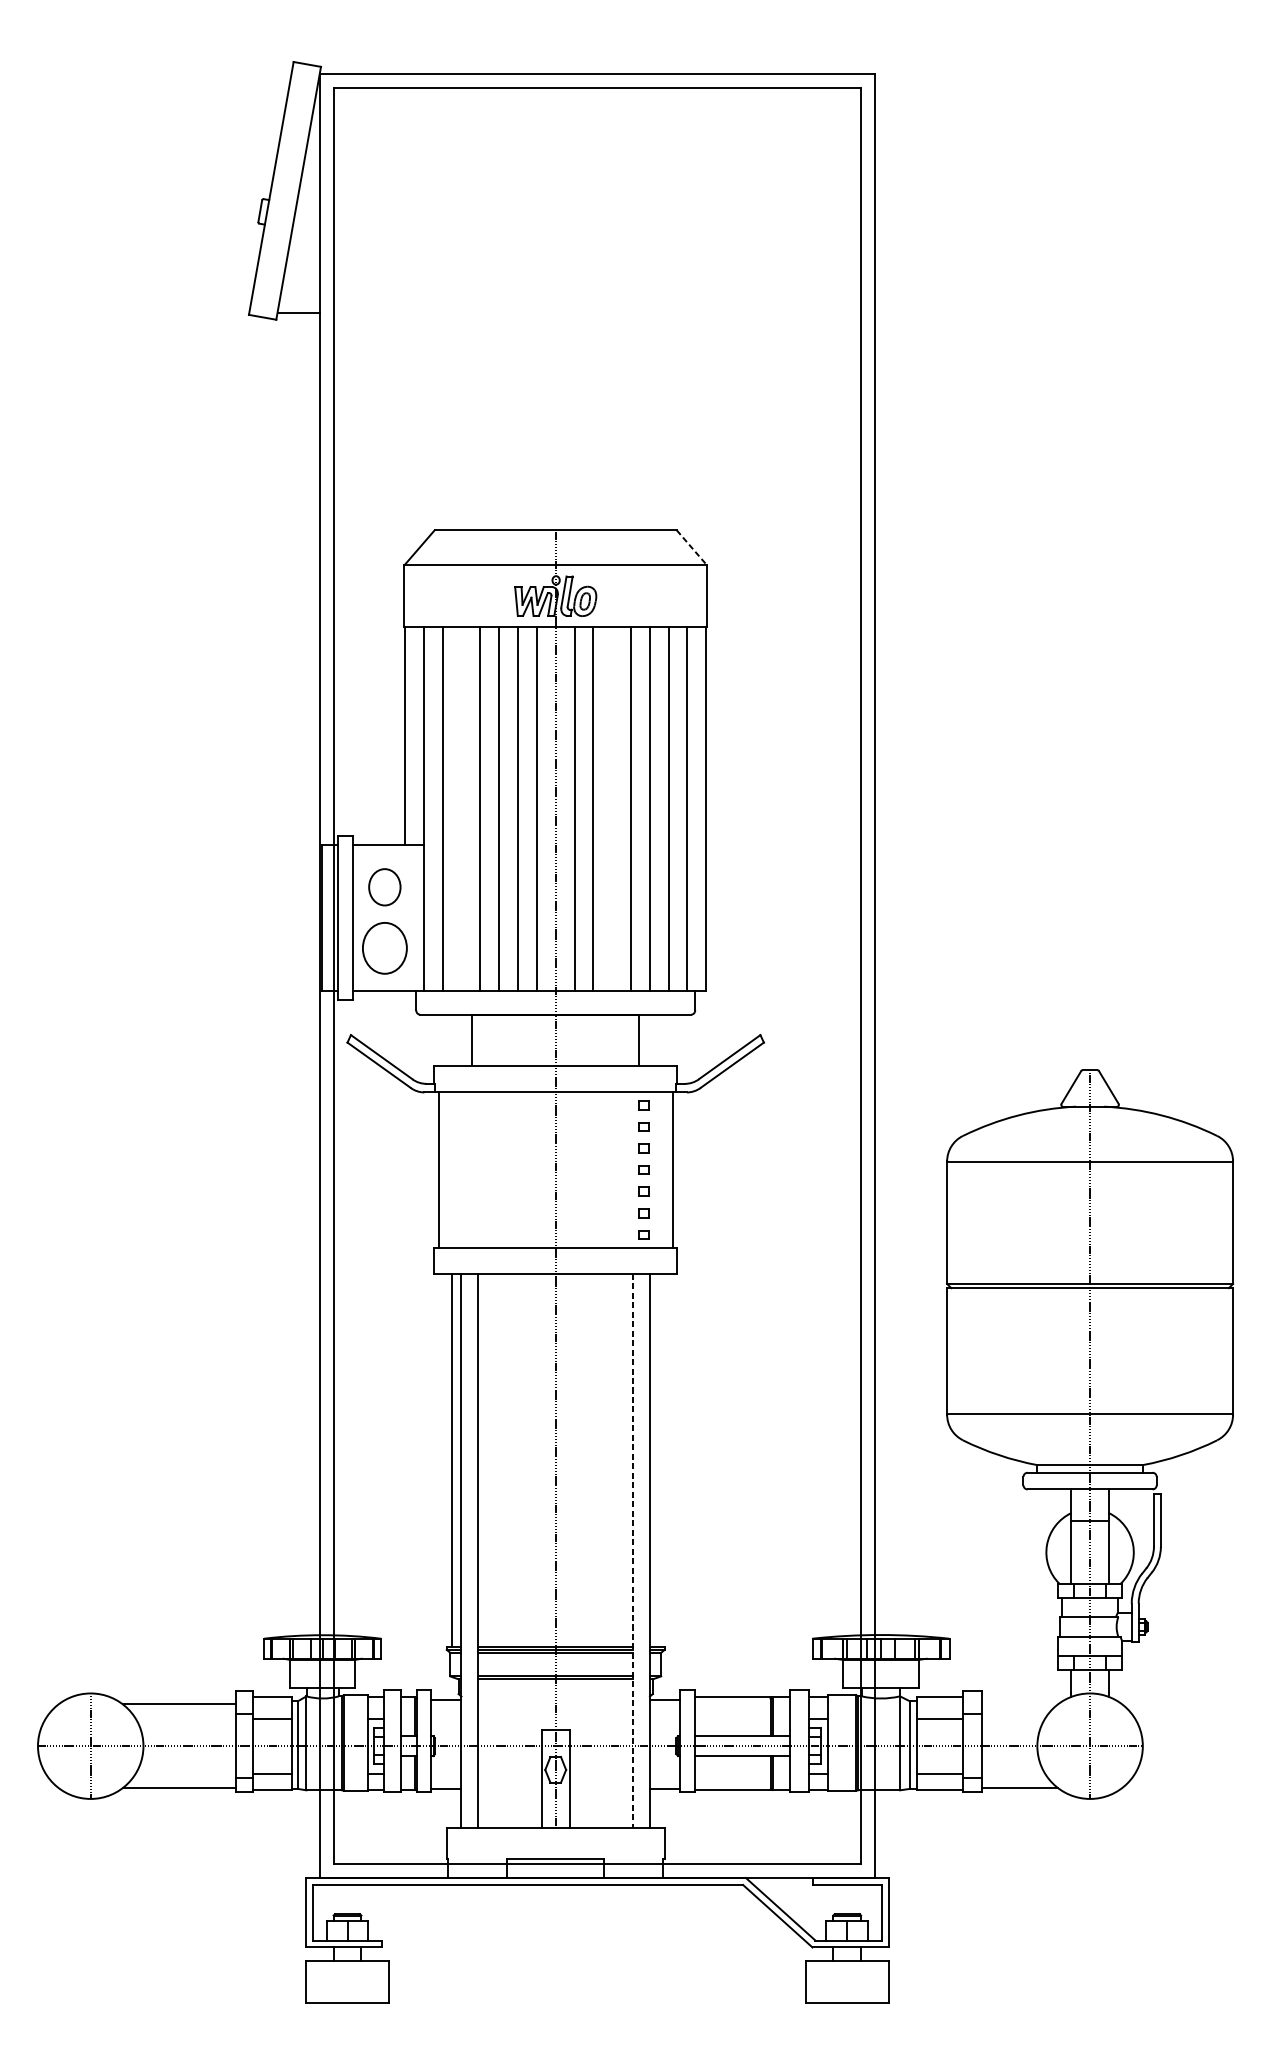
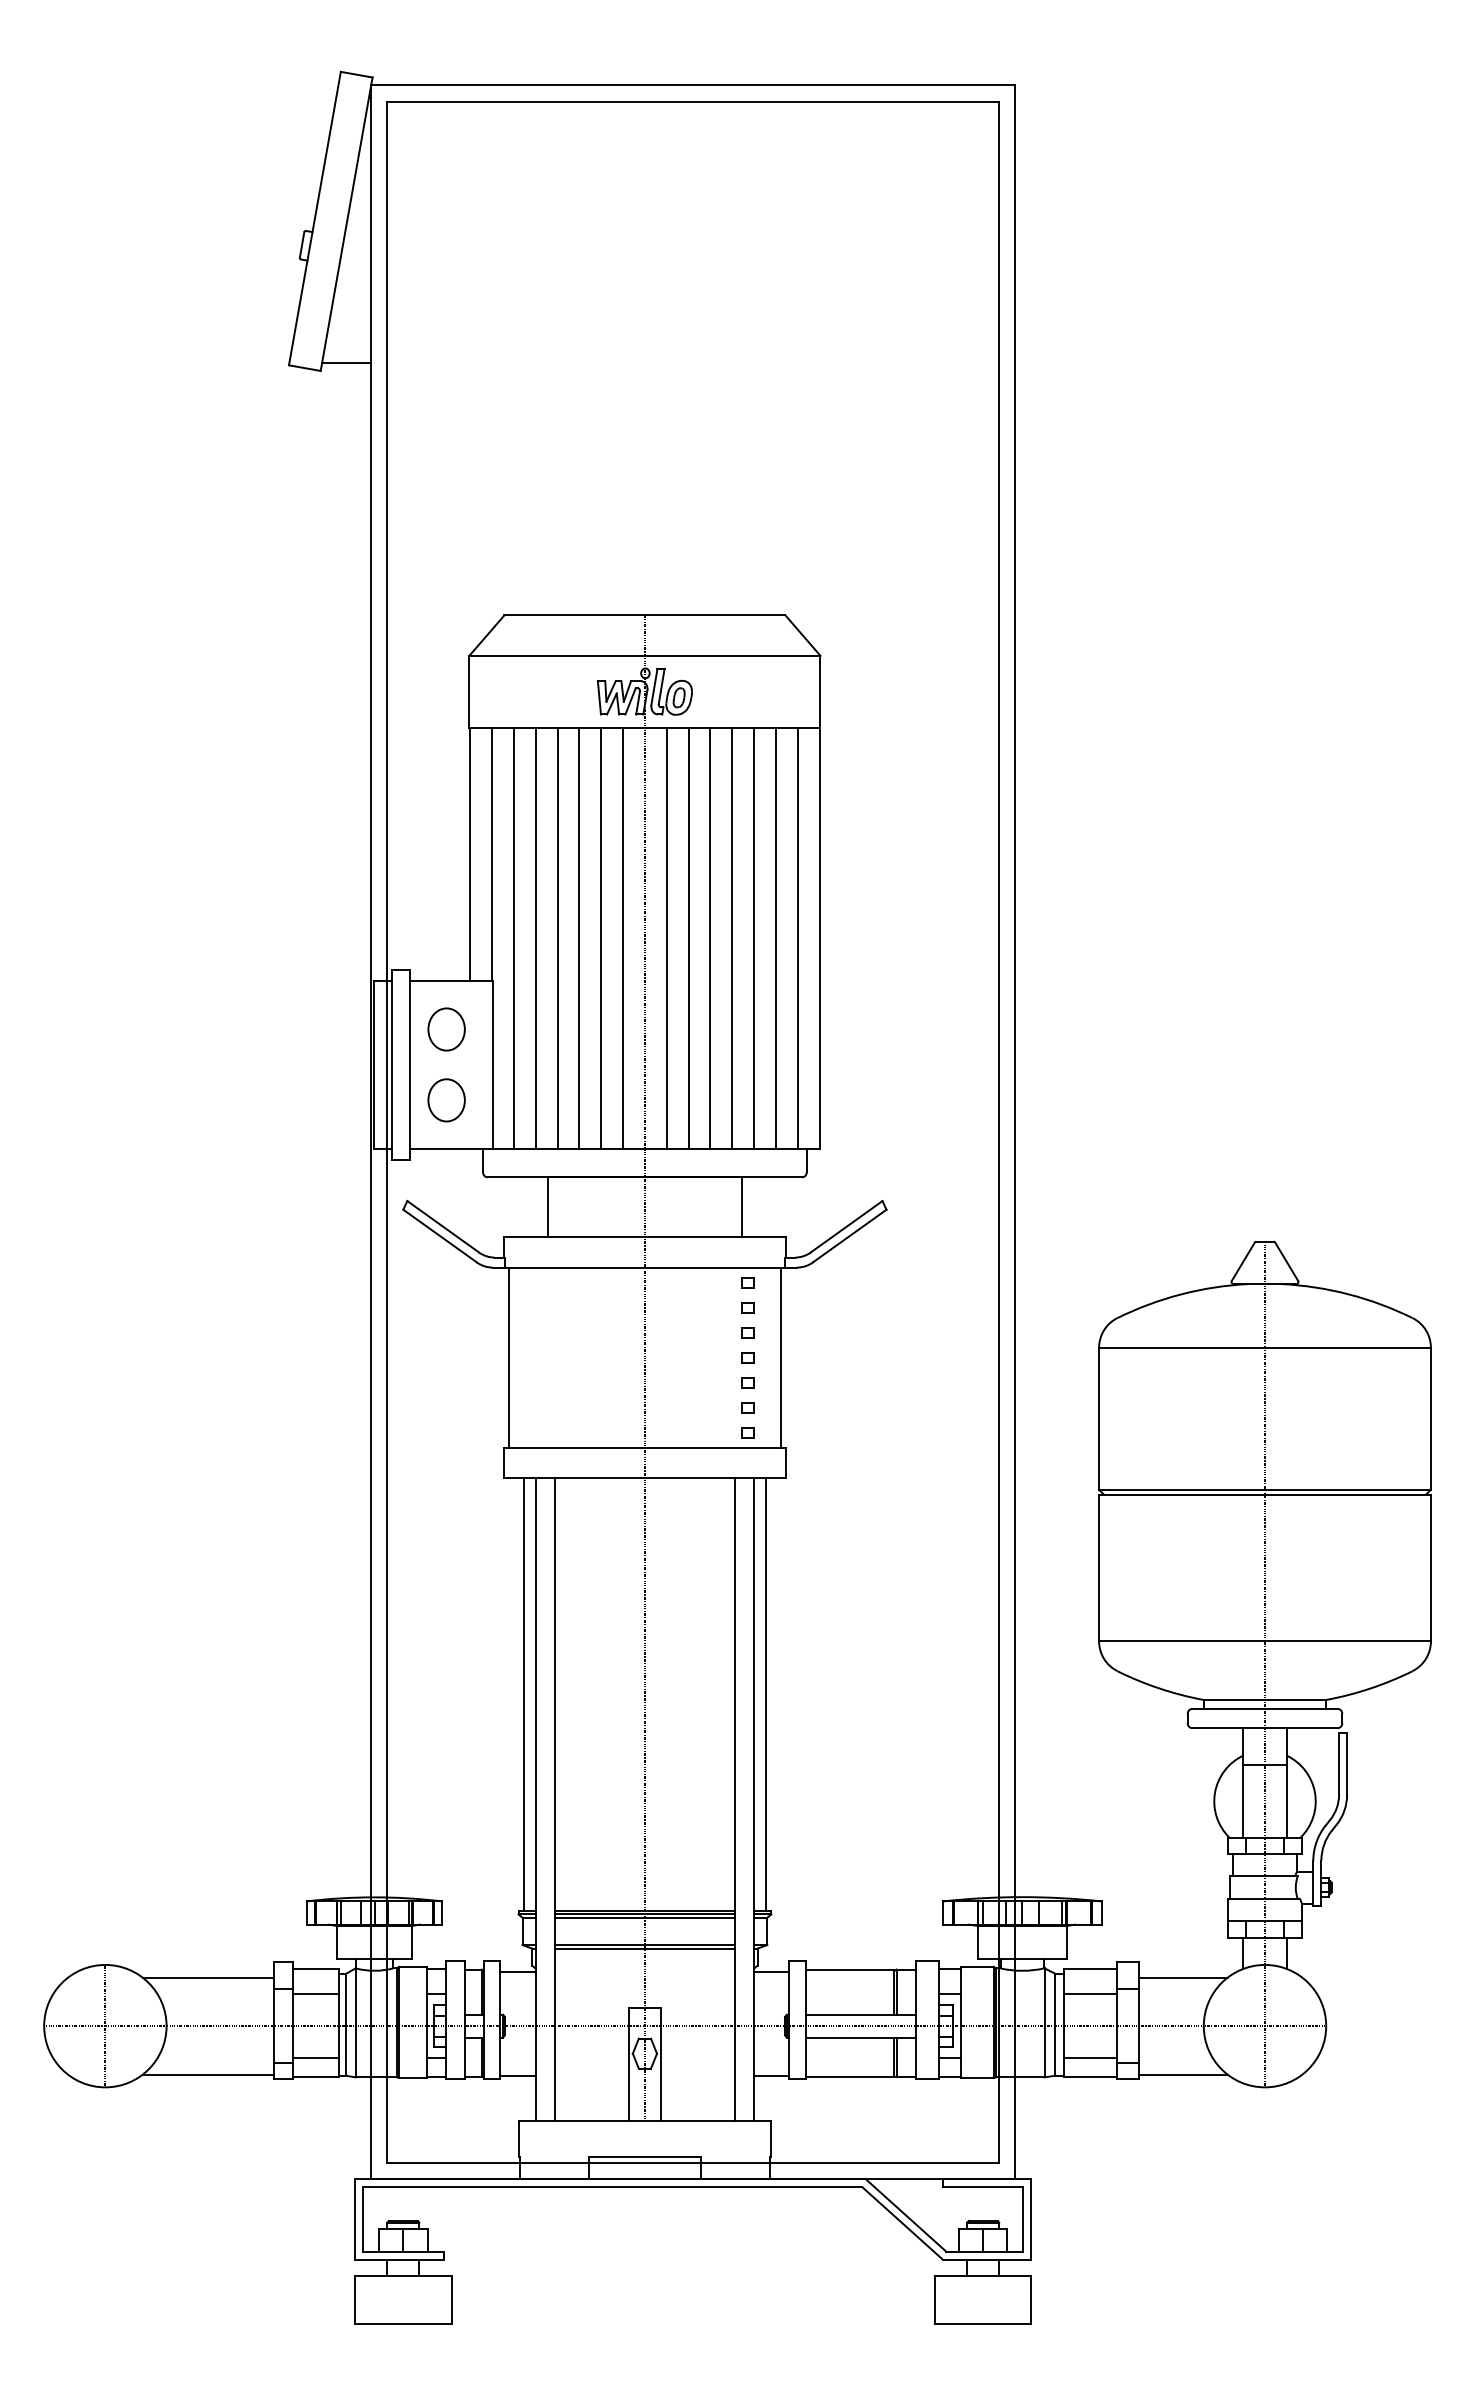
line: (691, 547) -> (802, 635), dashed -> solid
line: (461, 808) -> (535, 938), added
line: (612, 808) -> (710, 938), added
part: (384, 948) -> (446, 1100), size x0.71
line: (659, 1460) -> (765, 1694), added
line: (632, 1550) -> (734, 1799), dashed -> solid
line: (1019, 1704) -> (1183, 1977), added

